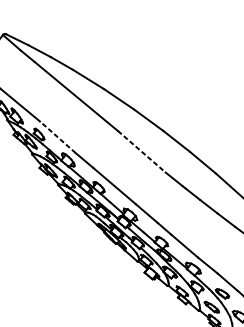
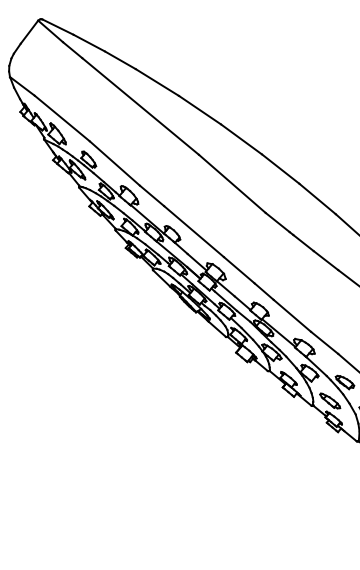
line: (57, 137) -> (114, 163), dashed -> solid
line: (142, 152) -> (232, 184), dashed -> solid

